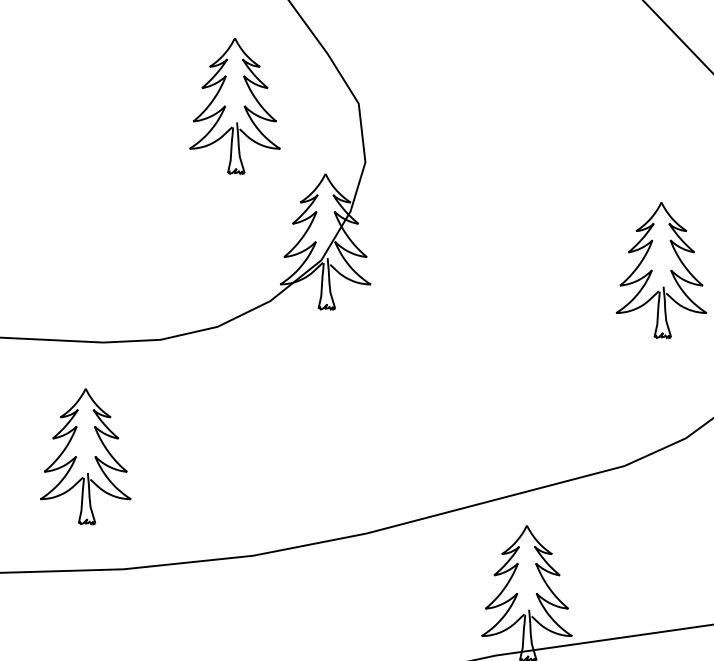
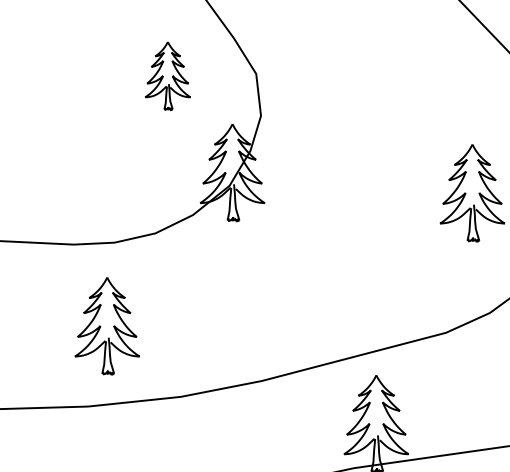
part: (234, 107) -> (167, 76), size x0.7
part: (84, 457) -> (106, 326), moved

